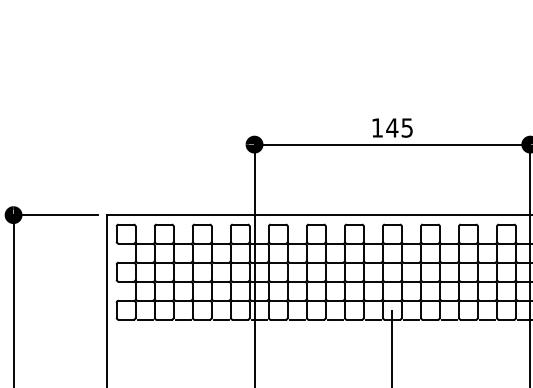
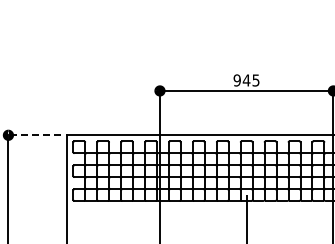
text: (376, 128) -> (236, 80), 145 -> 945
line: (55, 215) -> (34, 135), solid -> dashed

